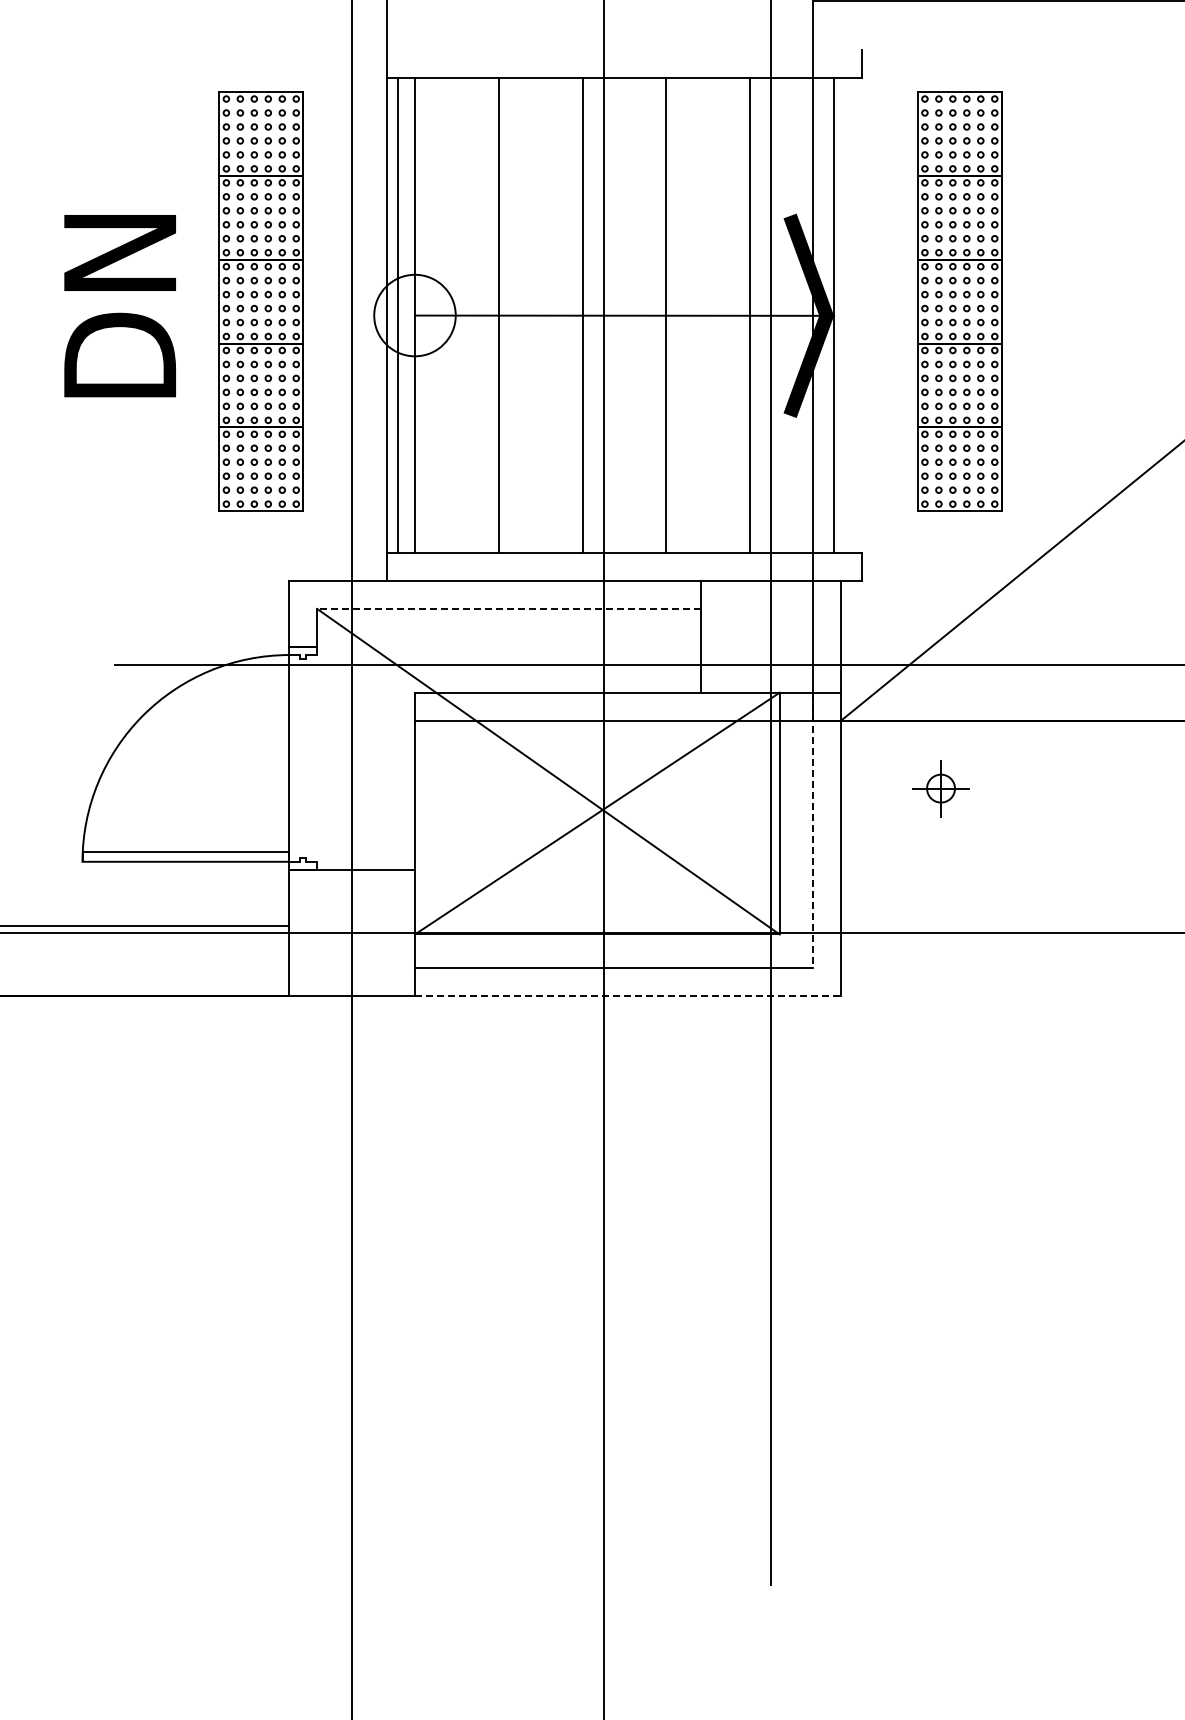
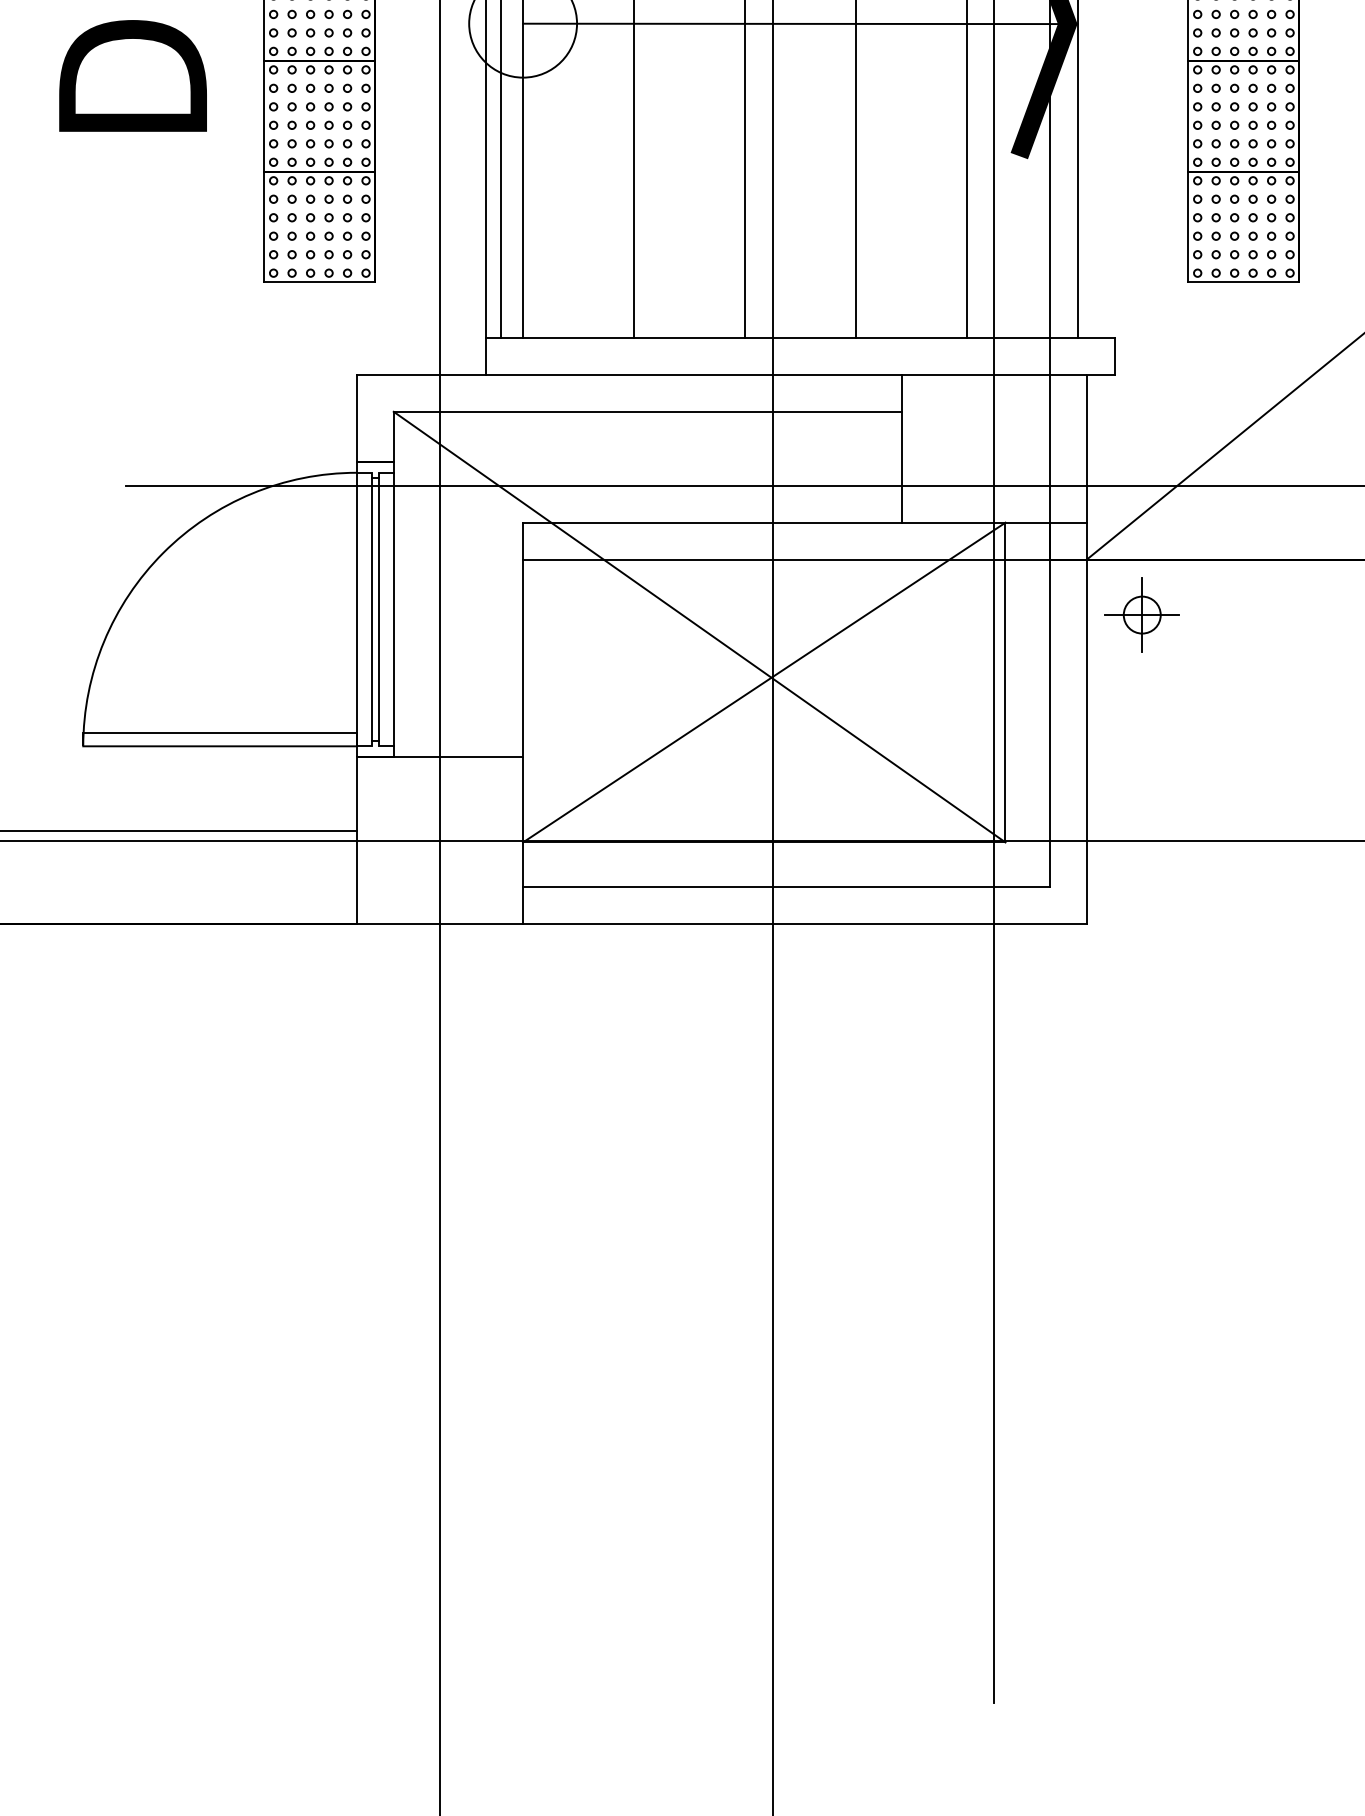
line: (508, 608) -> (646, 411), dashed -> solid
line: (300, 758) -> (371, 609), added
line: (306, 758) -> (379, 609), added
line: (317, 758) -> (394, 609), added
part: (940, 788) -> (1141, 614), moved
line: (813, 830) -> (1050, 704), dashed -> solid
line: (628, 995) -> (805, 923), dashed -> solid

